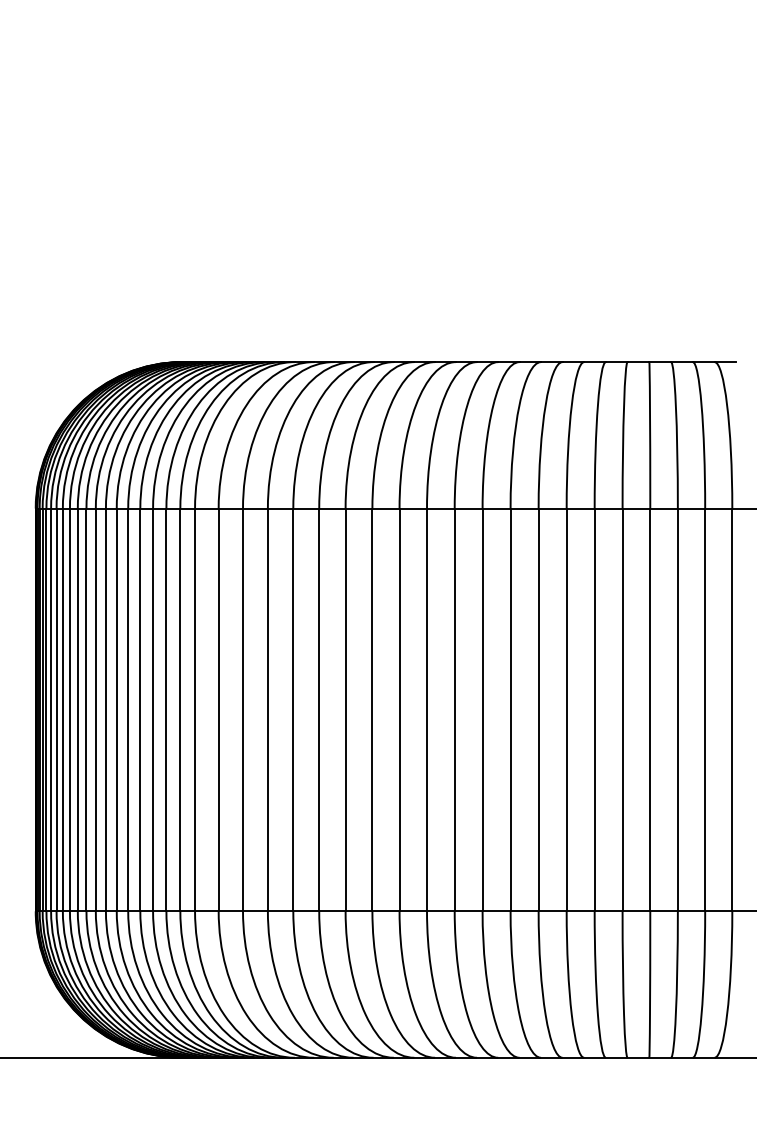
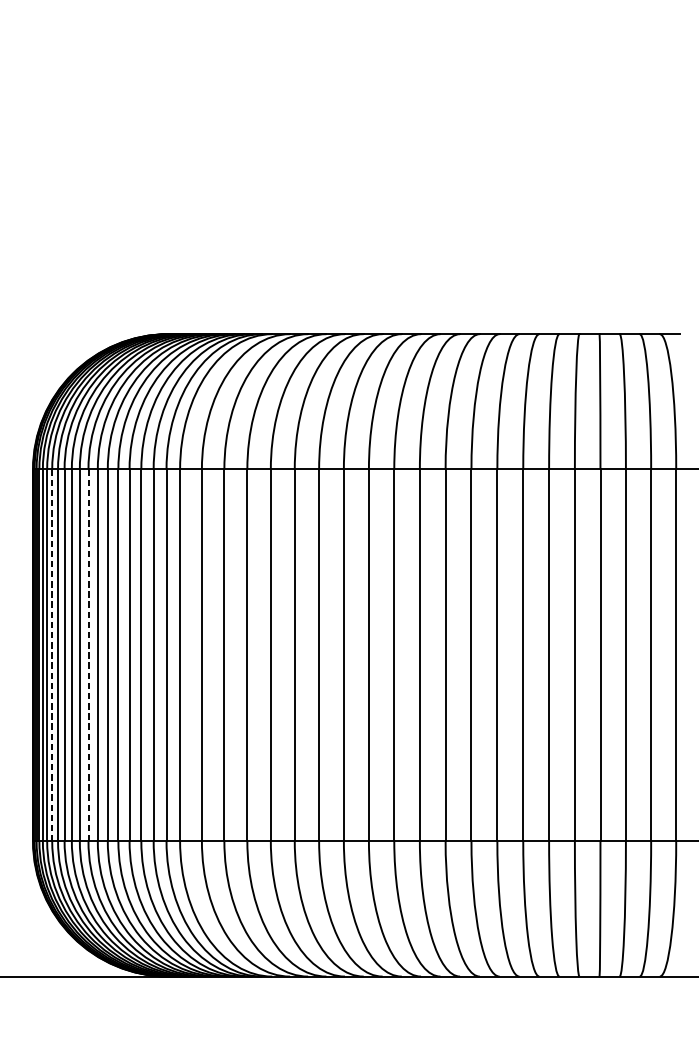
line: (56, 710) -> (52, 655), solid -> dashed
line: (95, 710) -> (88, 655), solid -> dashed

